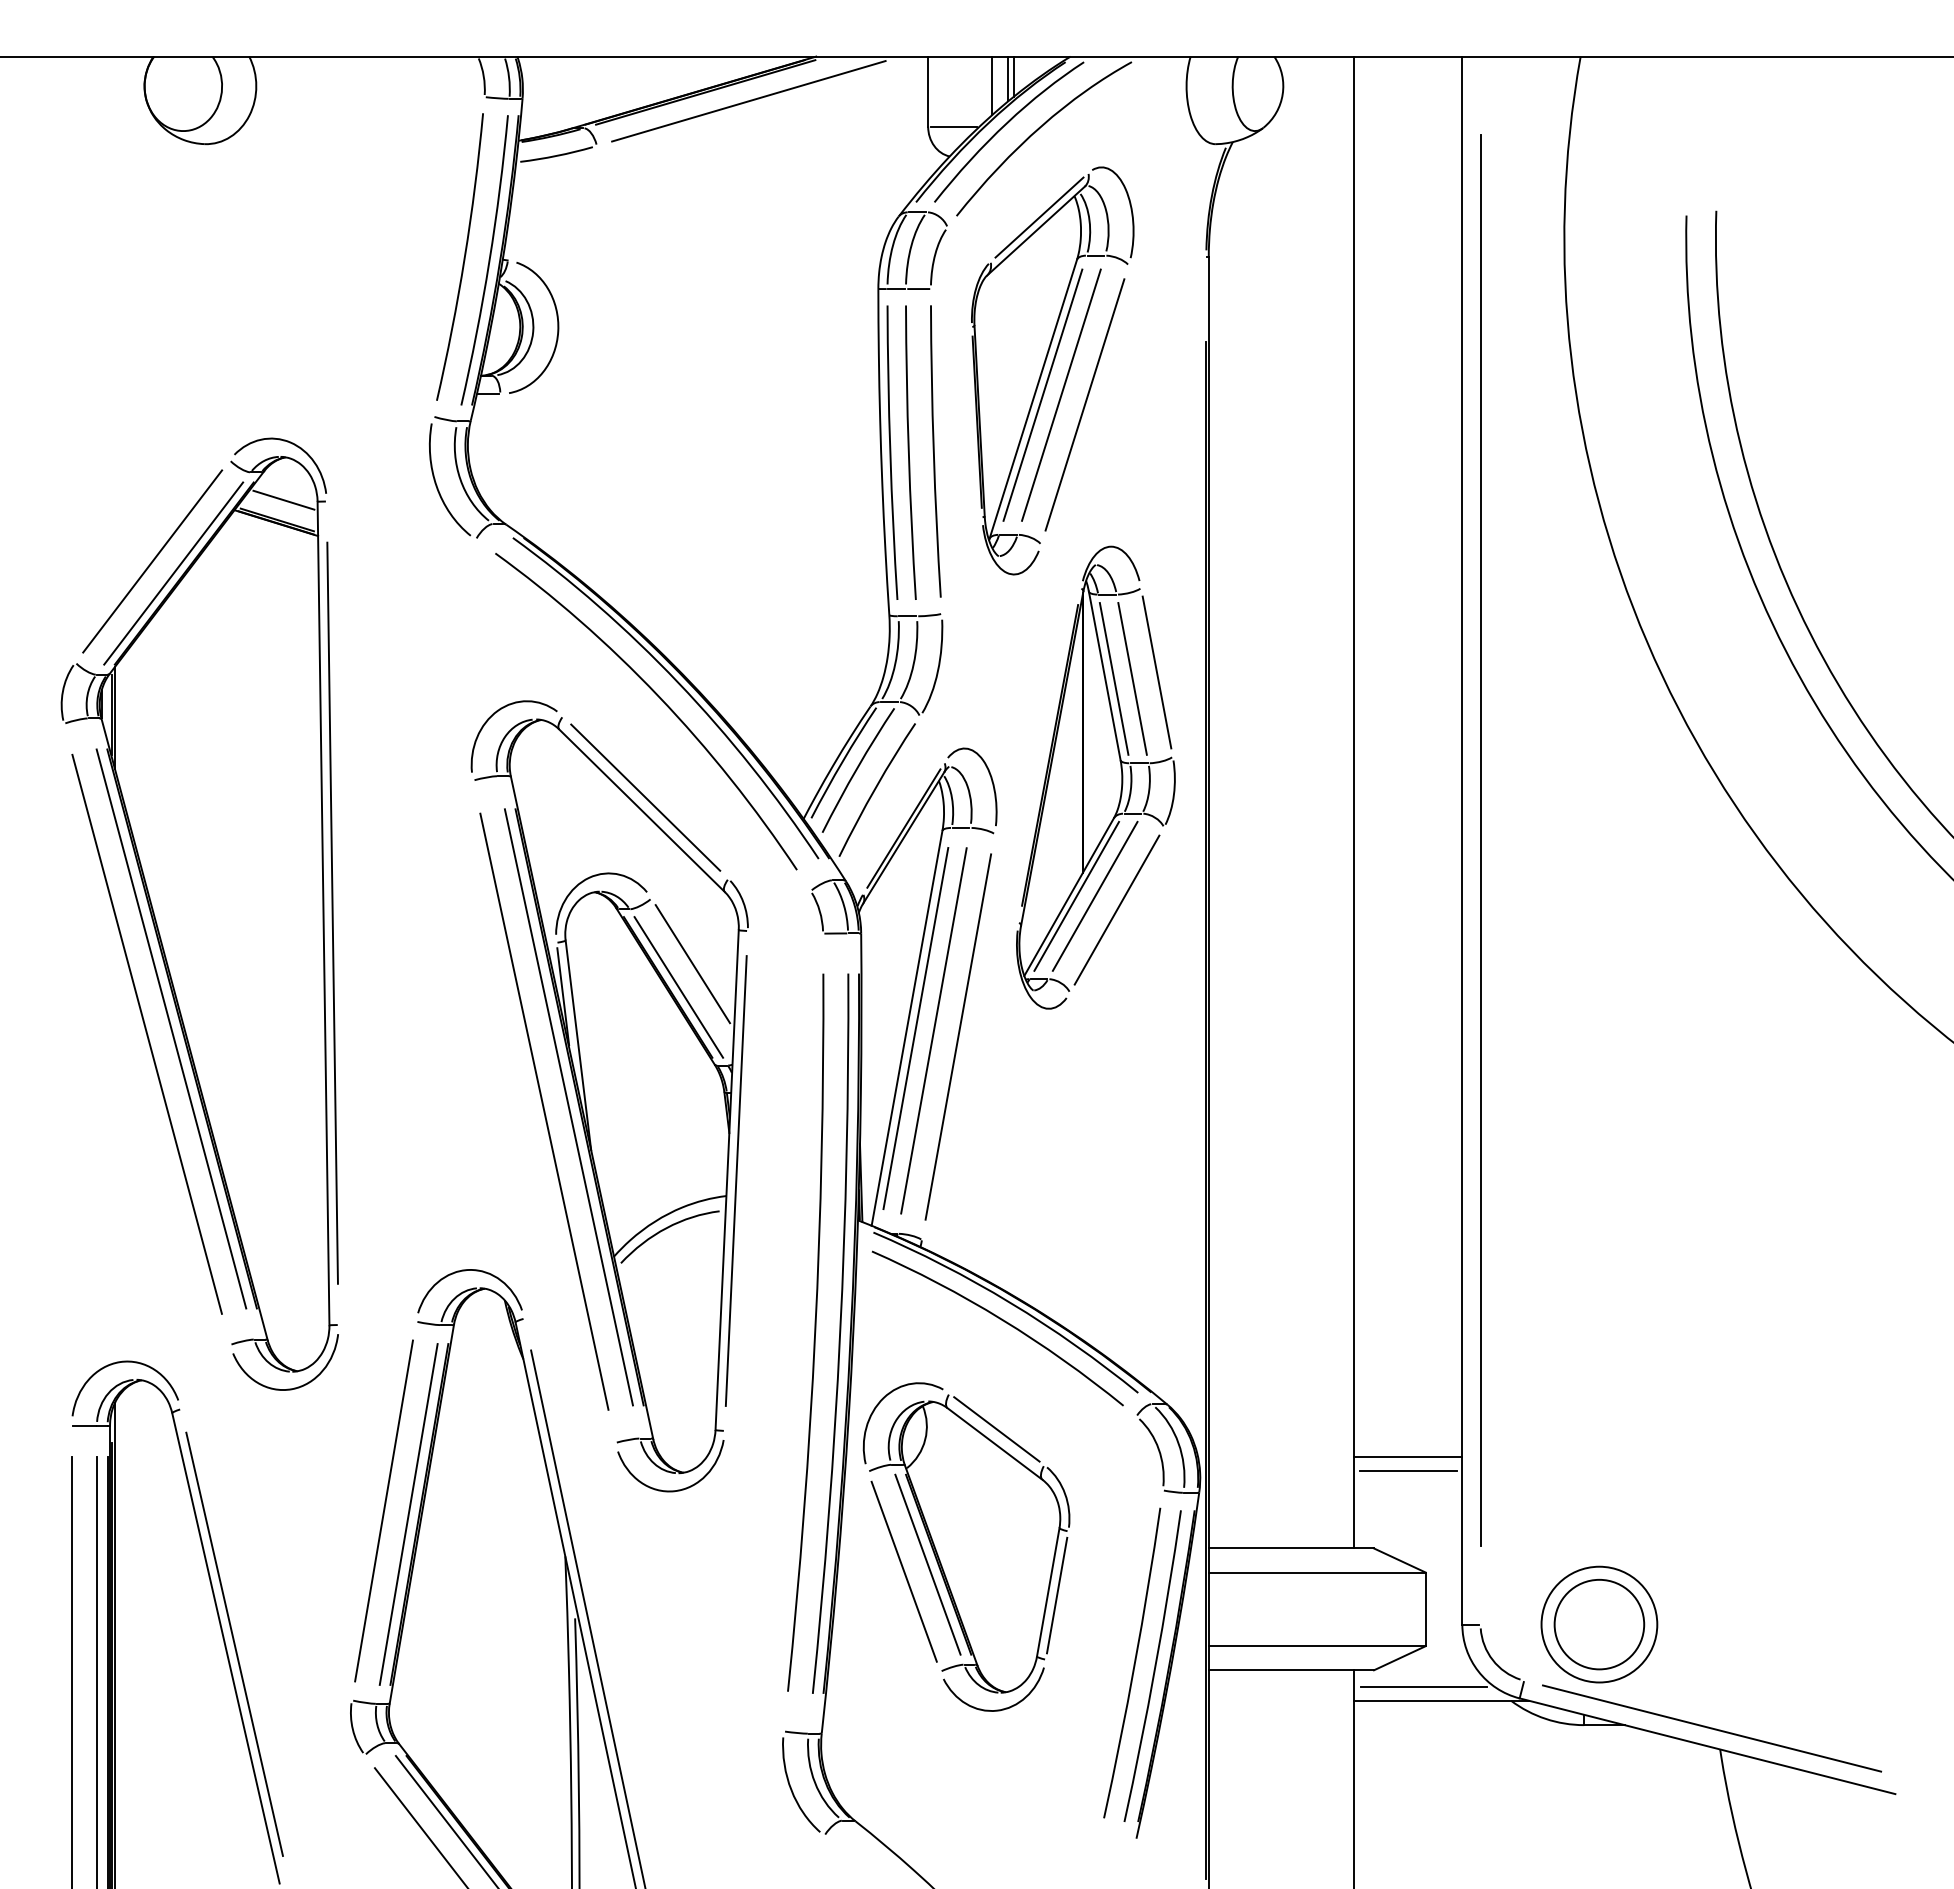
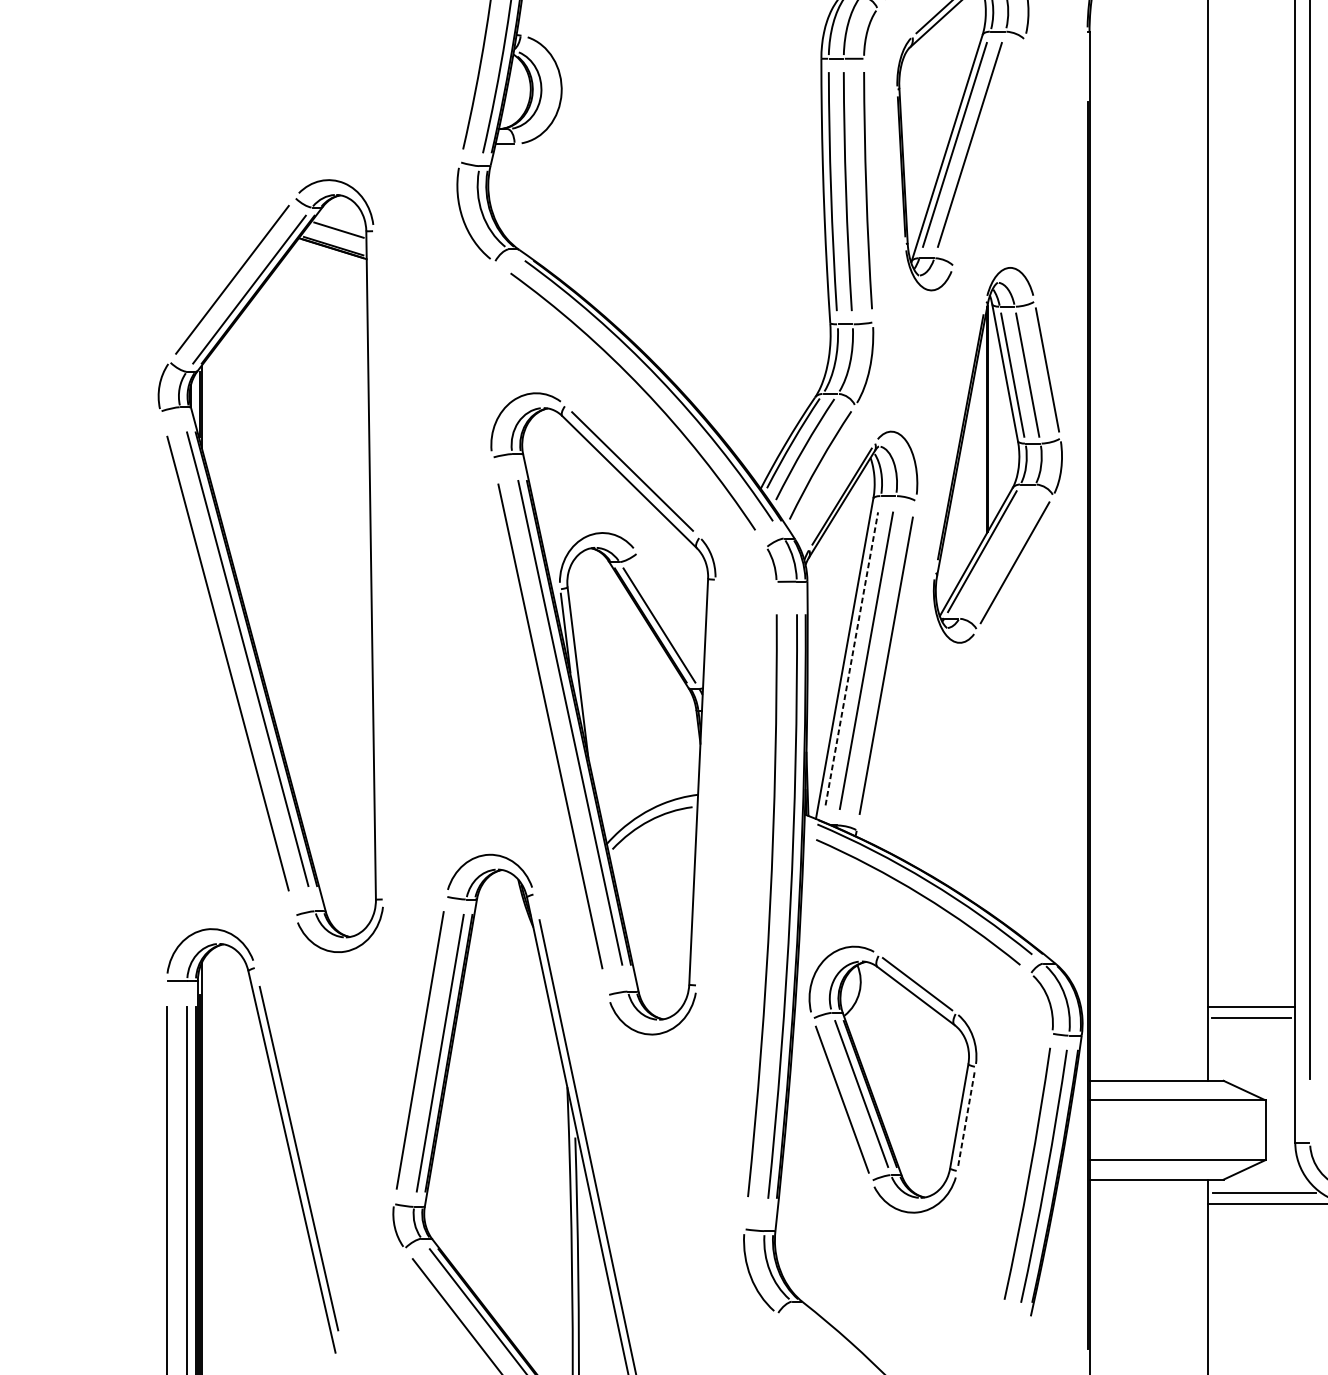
line: (1084, 404) -> (988, 152), removed
line: (1094, 895) -> (996, 550), removed
line: (332, 912) -> (378, 564), removed
line: (692, 964) -> (670, 606), removed
line: (915, 1028) -> (851, 658), solid -> dashed
line: (735, 1180) -> (705, 782), removed
line: (1057, 1595) -> (966, 1118), solid -> dashed

